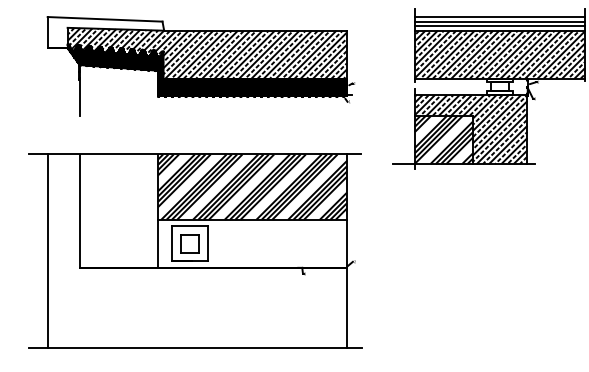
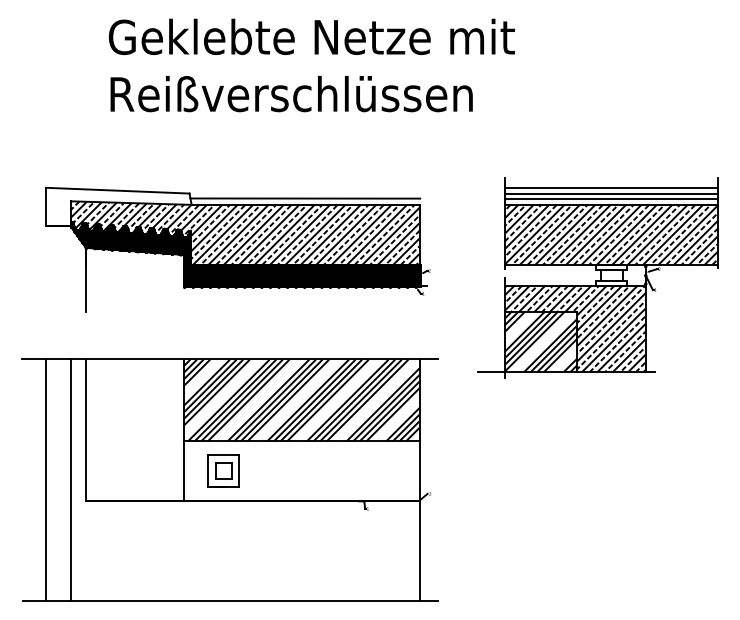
line: (255, 25) -> (305, 198), added
part: (189, 243) -> (223, 470), size x0.71
line: (67, 251) -> (70, 480), added

